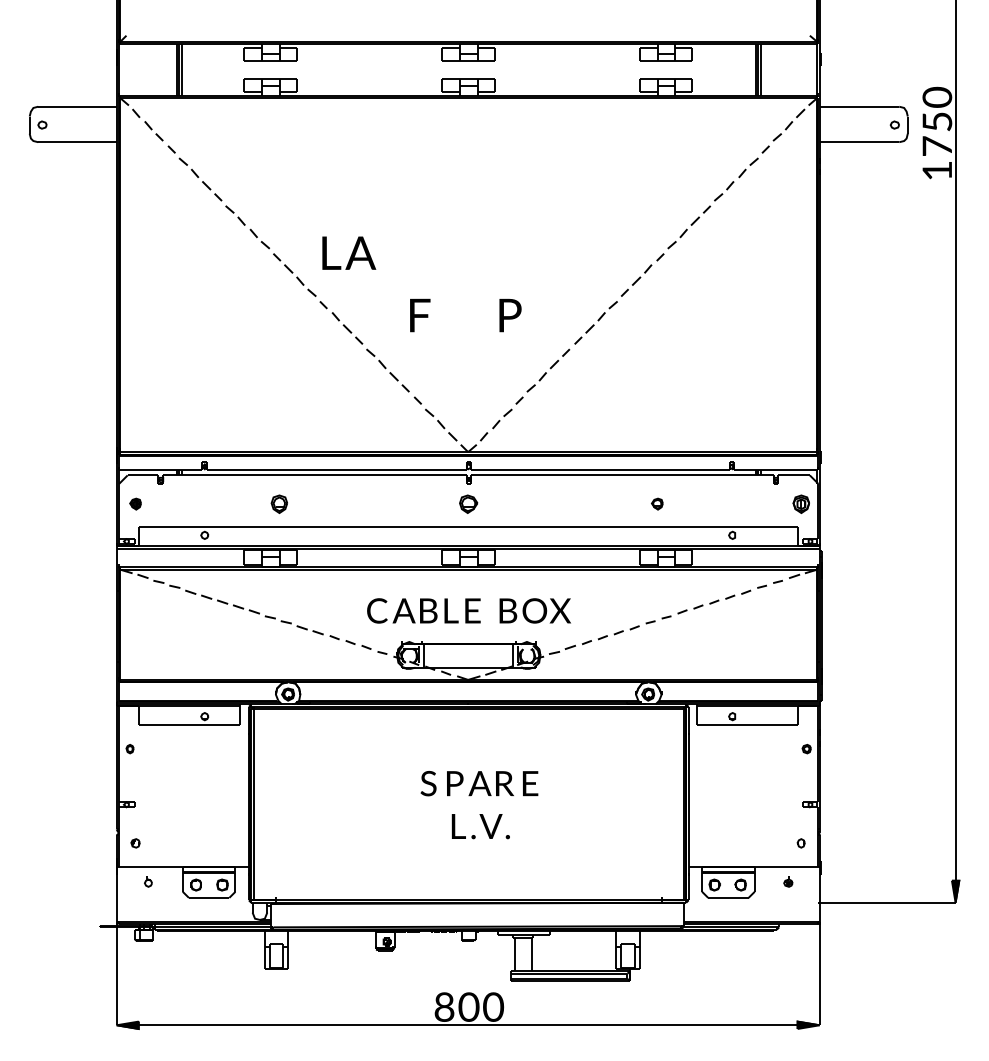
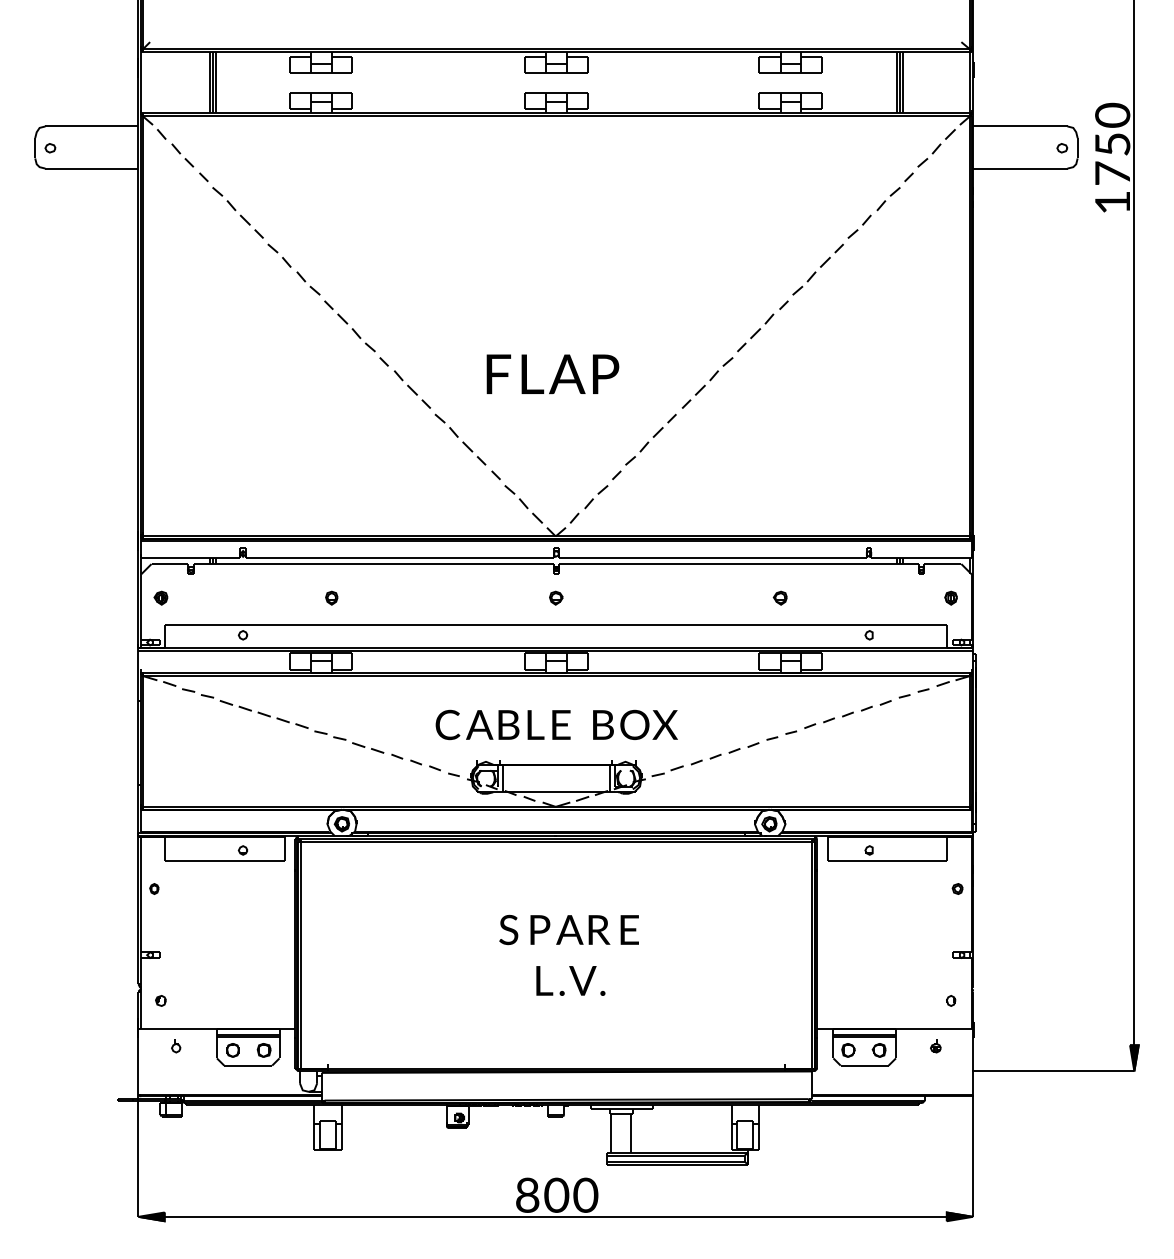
text: (349, 253) -> (553, 374), moved
part: (279, 503) -> (331, 597), size x0.62
part: (468, 503) -> (556, 597), size x0.62
part: (800, 503) -> (950, 597), size x0.62

